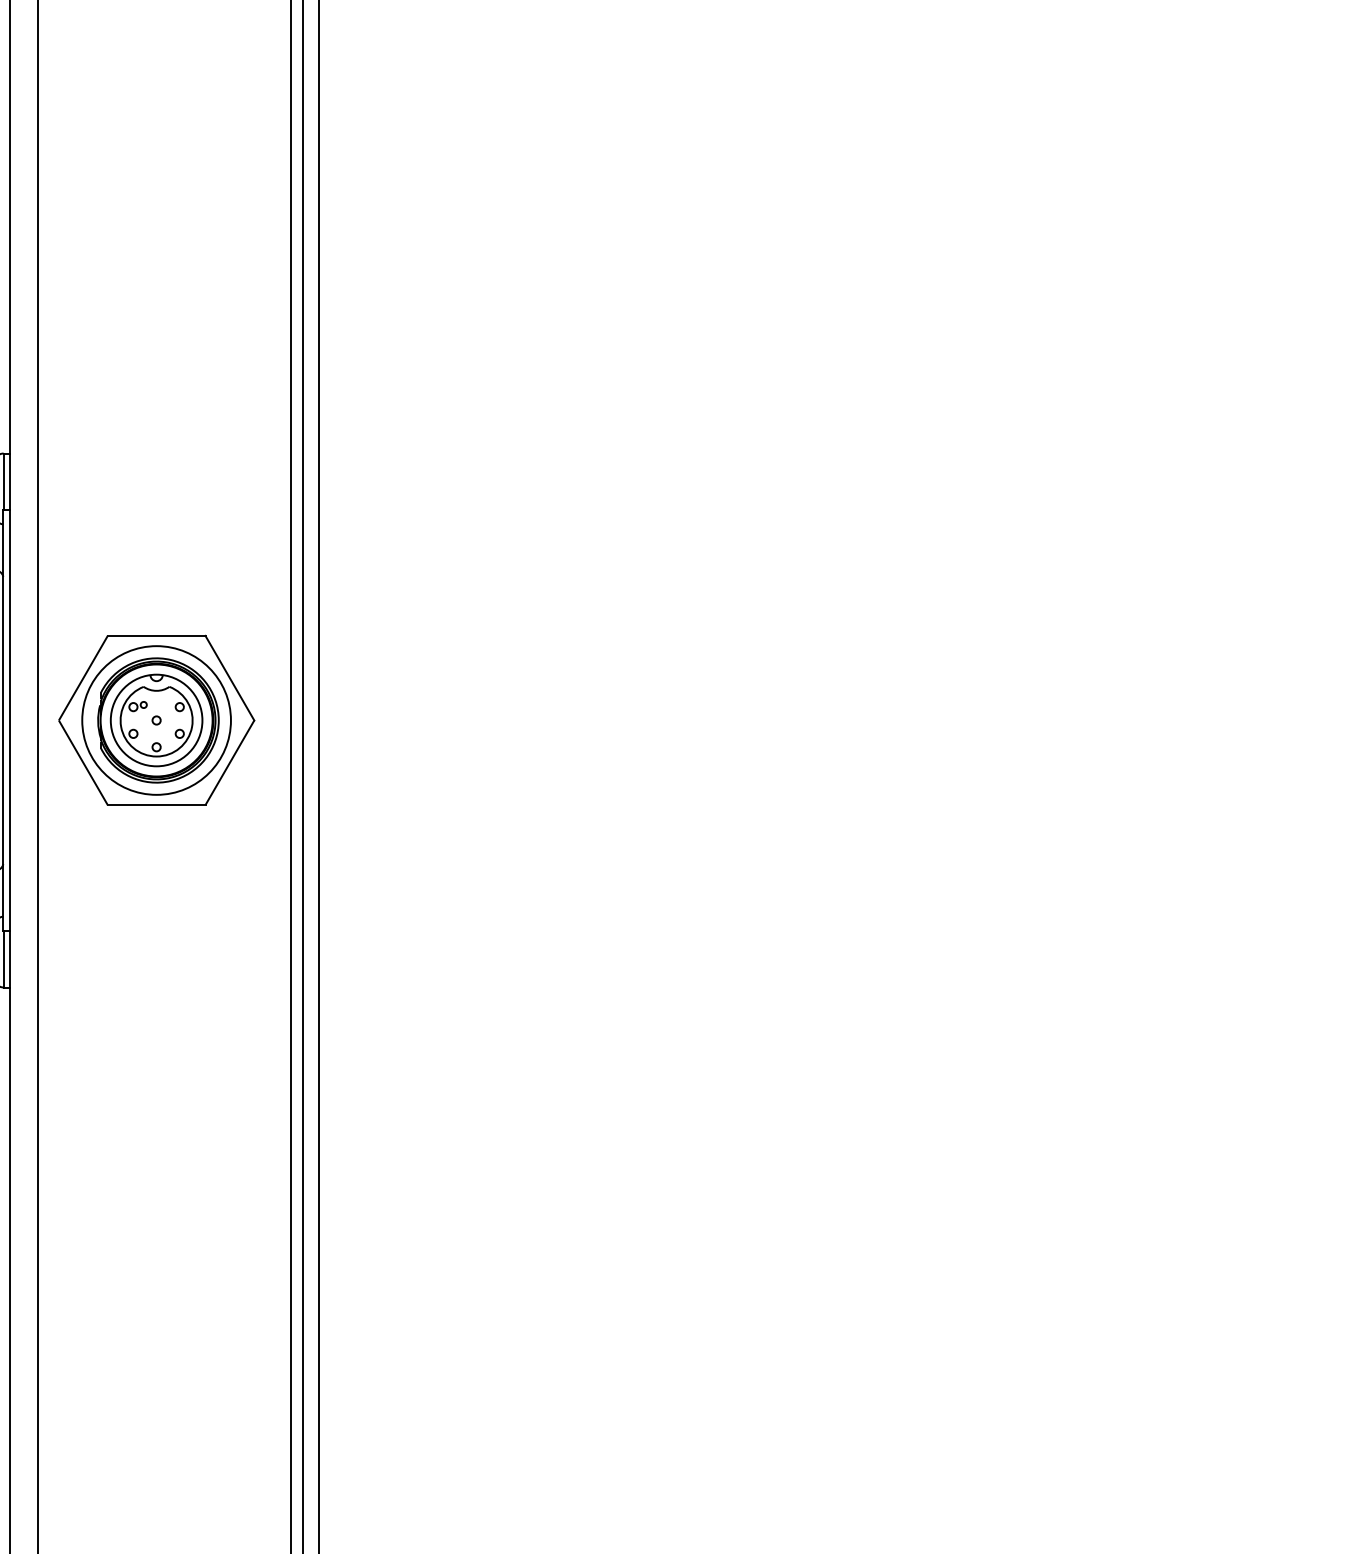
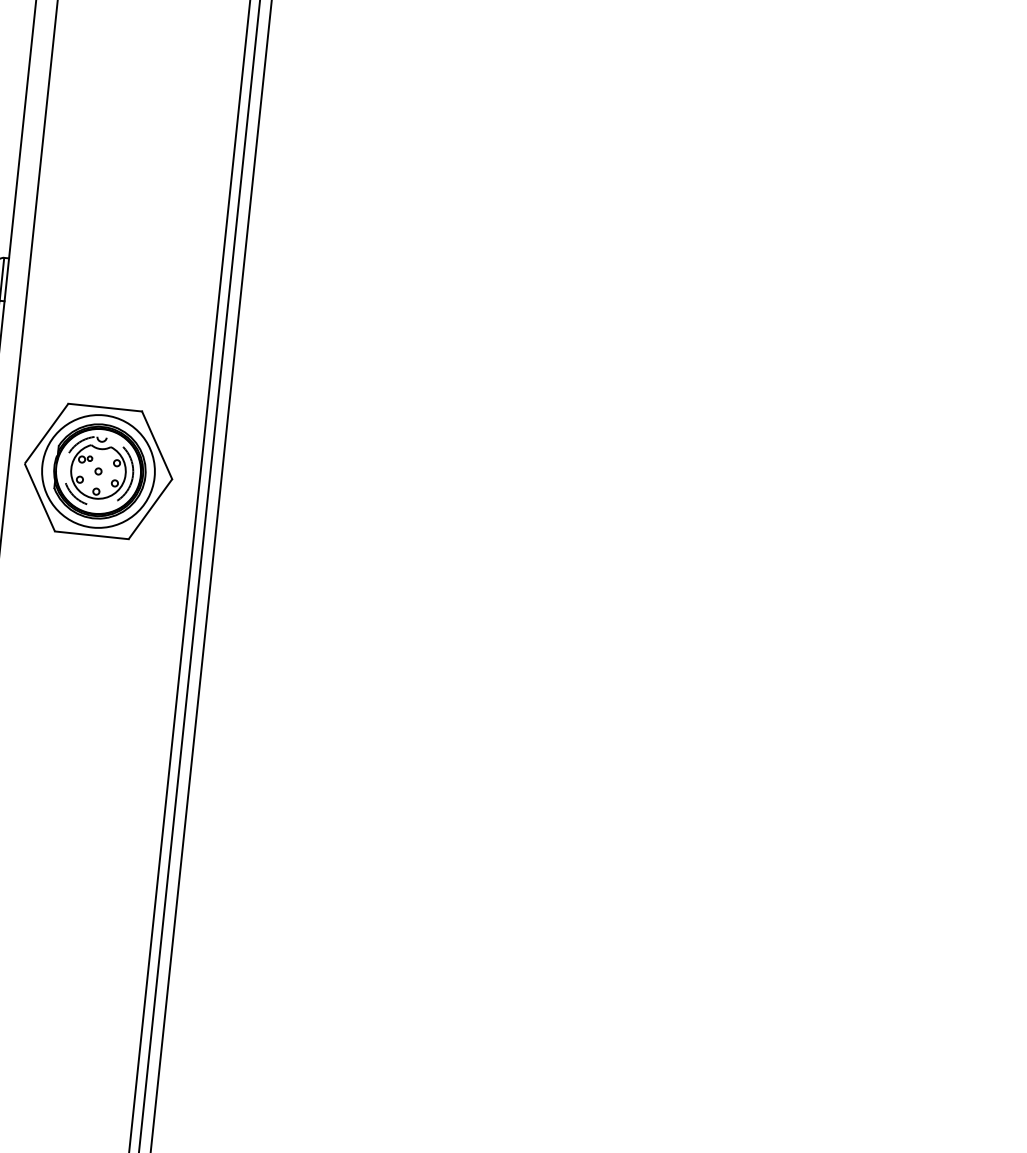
circle: (156, 720) -> (98, 471), solid -> dashed

